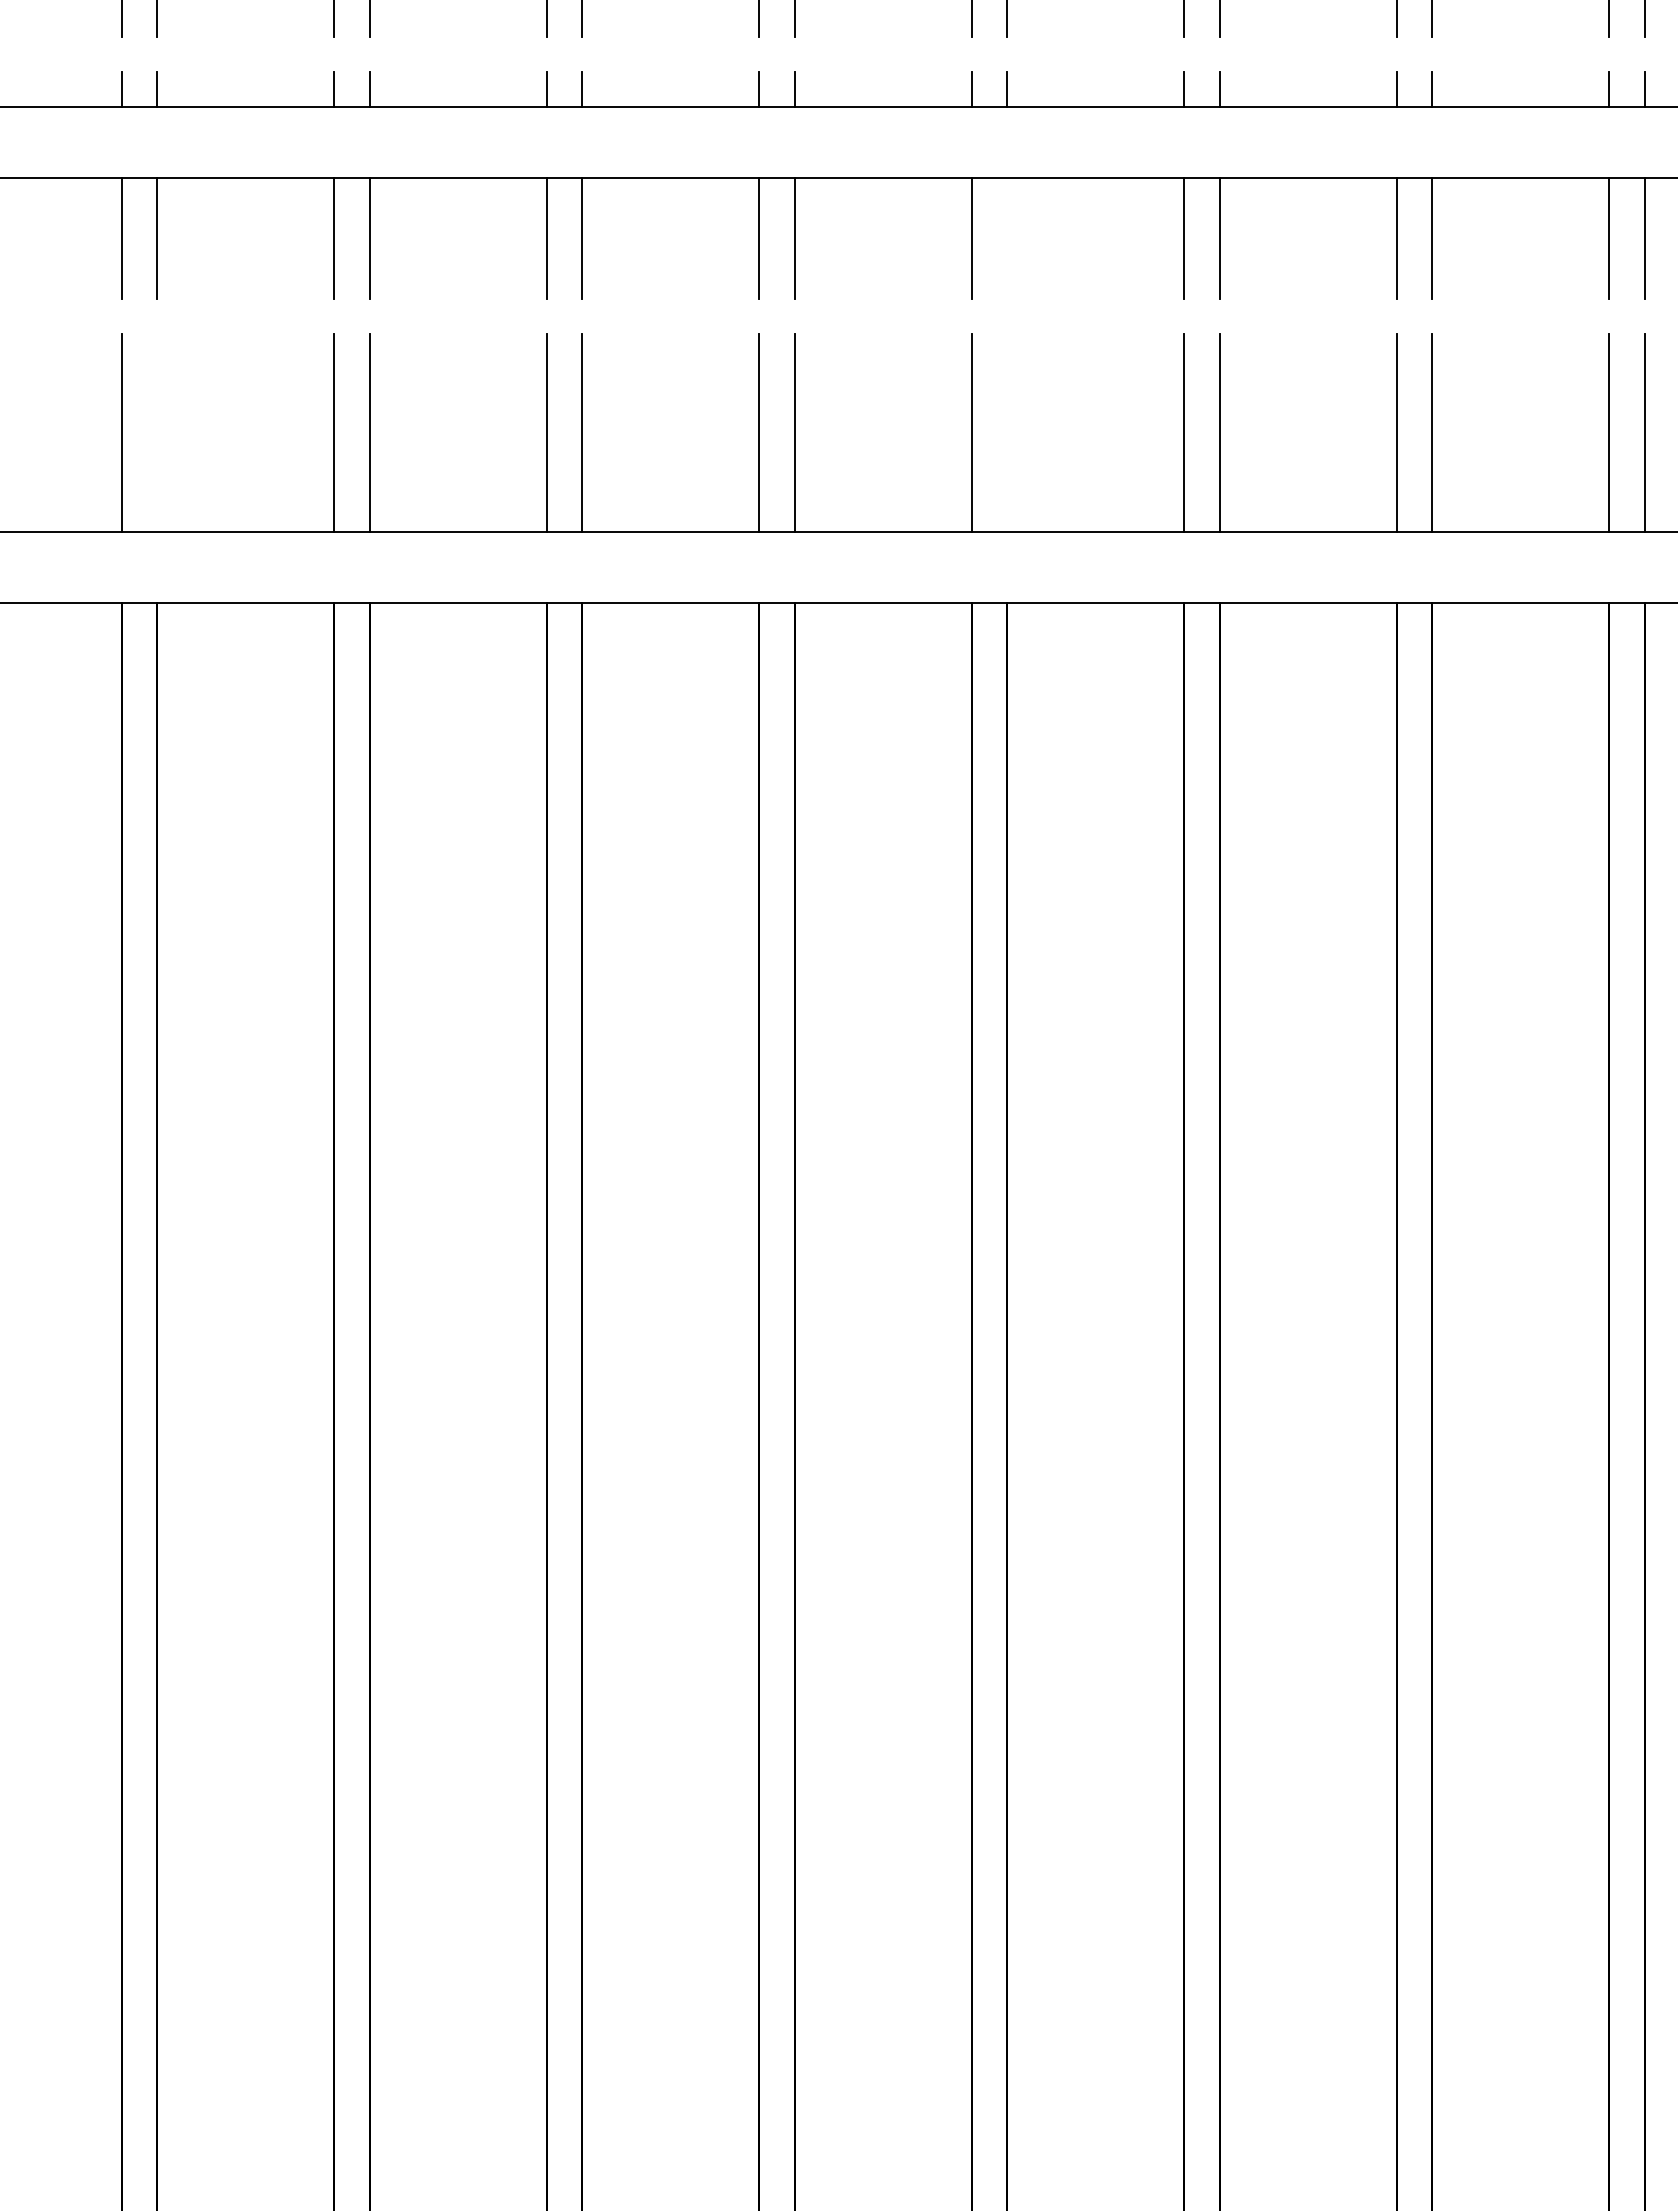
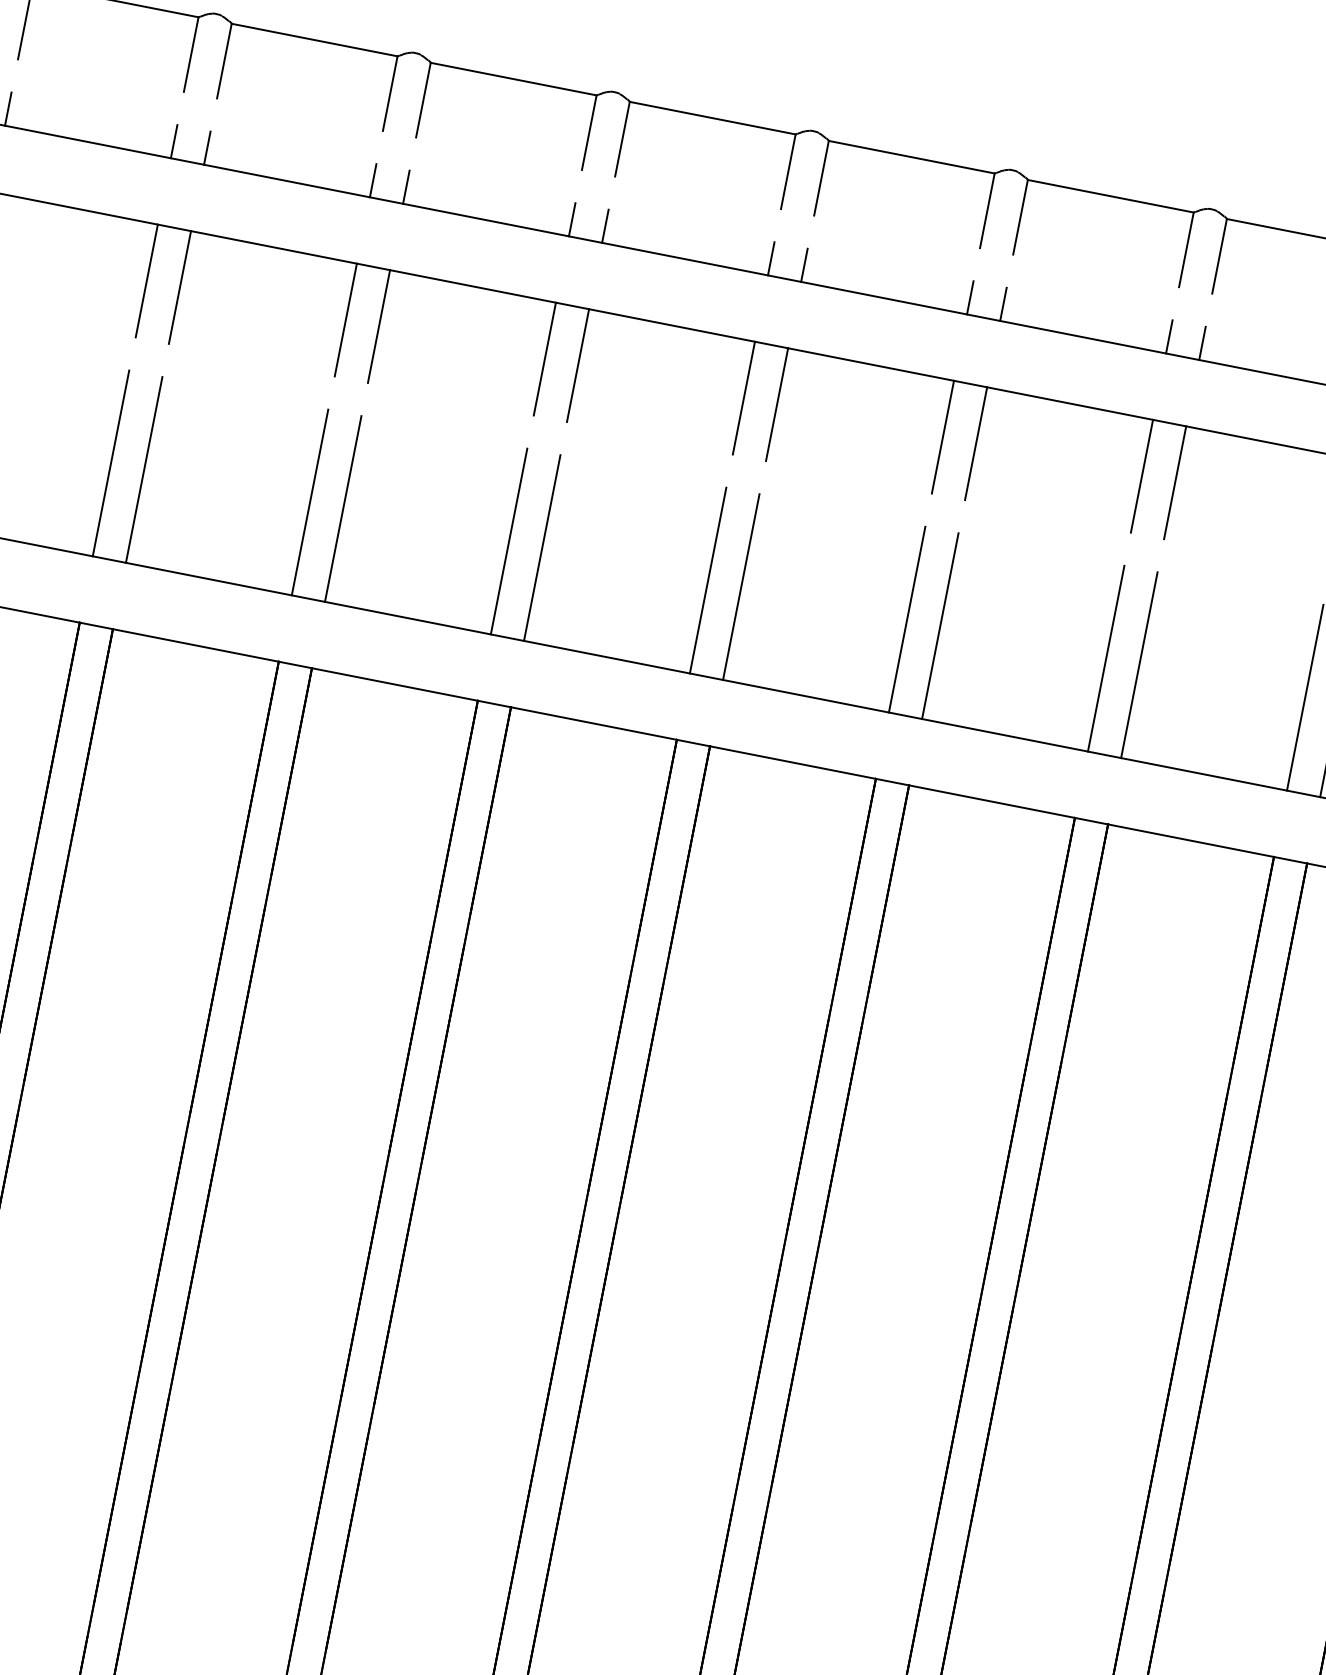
line: (1007, 238) -> (976, 443), added
line: (157, 433) -> (144, 470), added
line: (1007, 433) -> (940, 626), added

